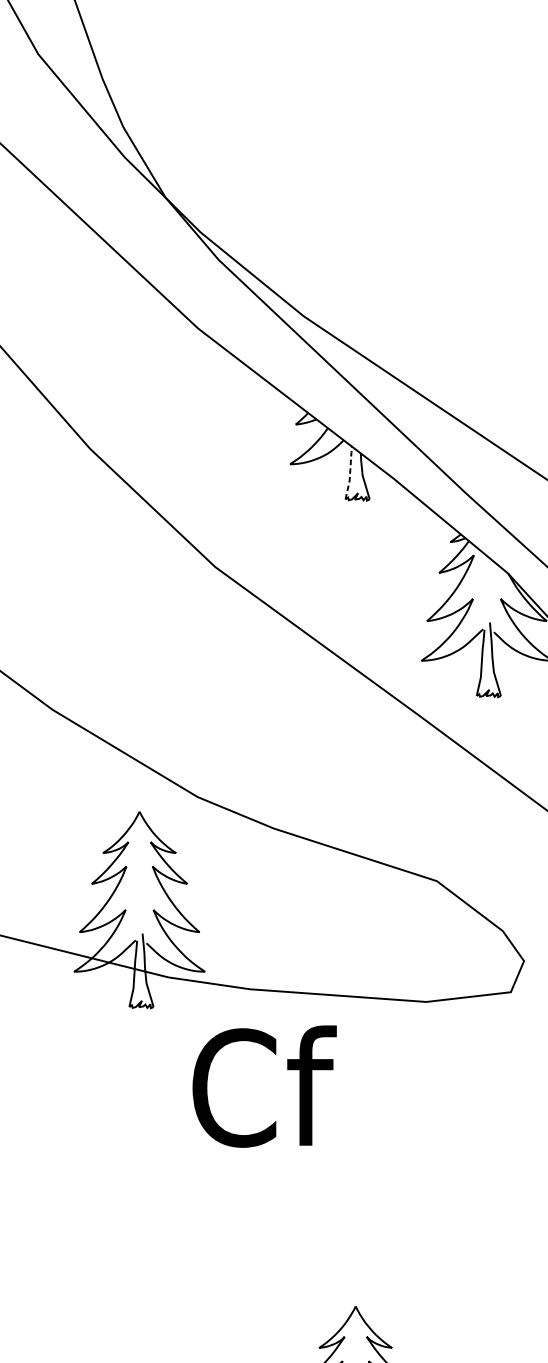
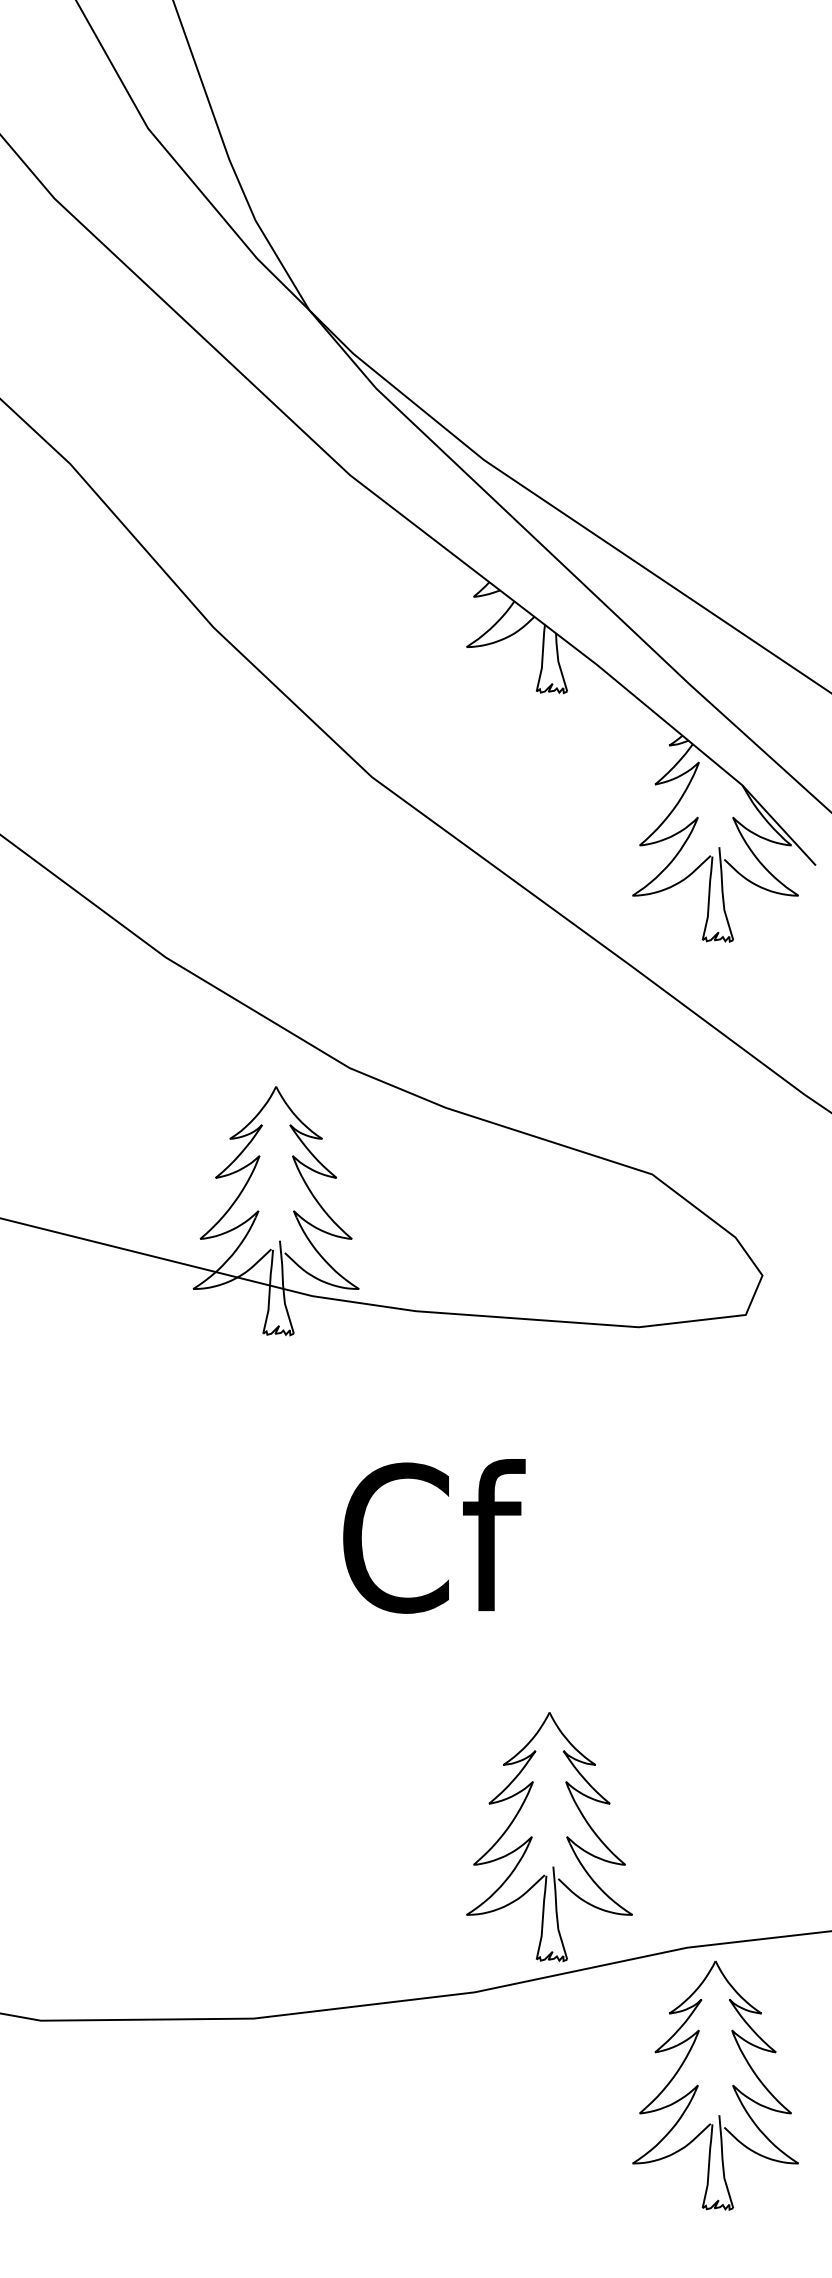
line: (350, 472) -> (542, 657), dashed -> solid
text: (264, 1086) -> (434, 1536), moved

